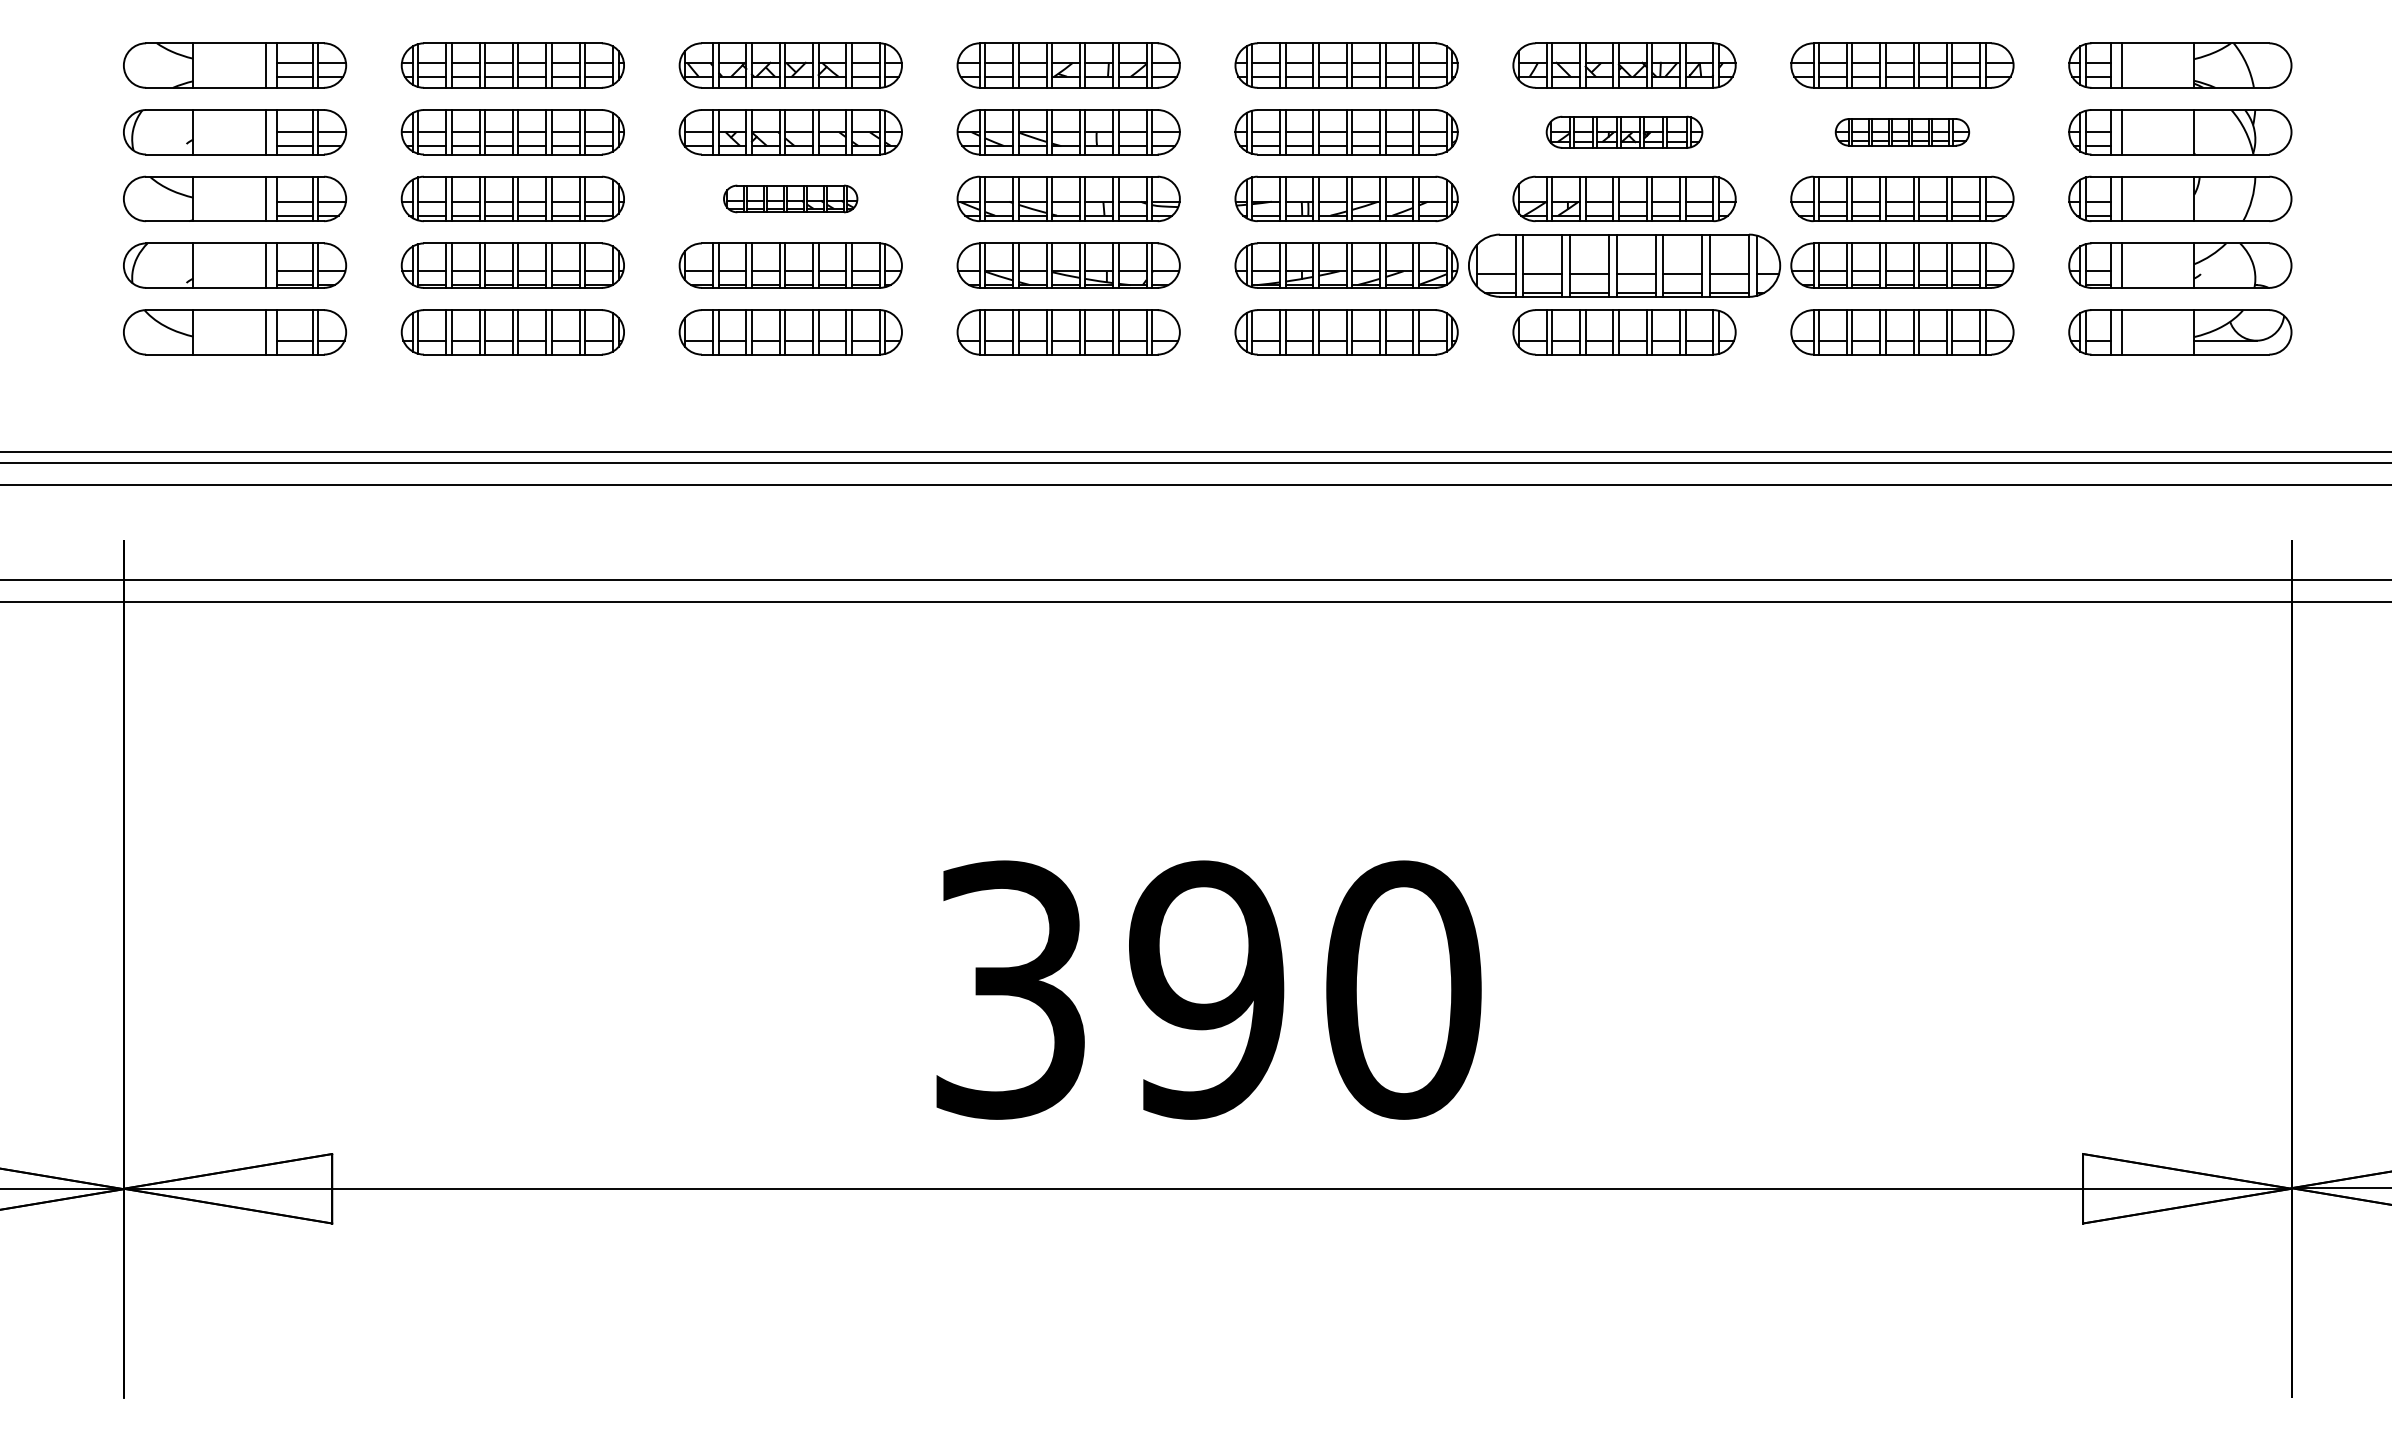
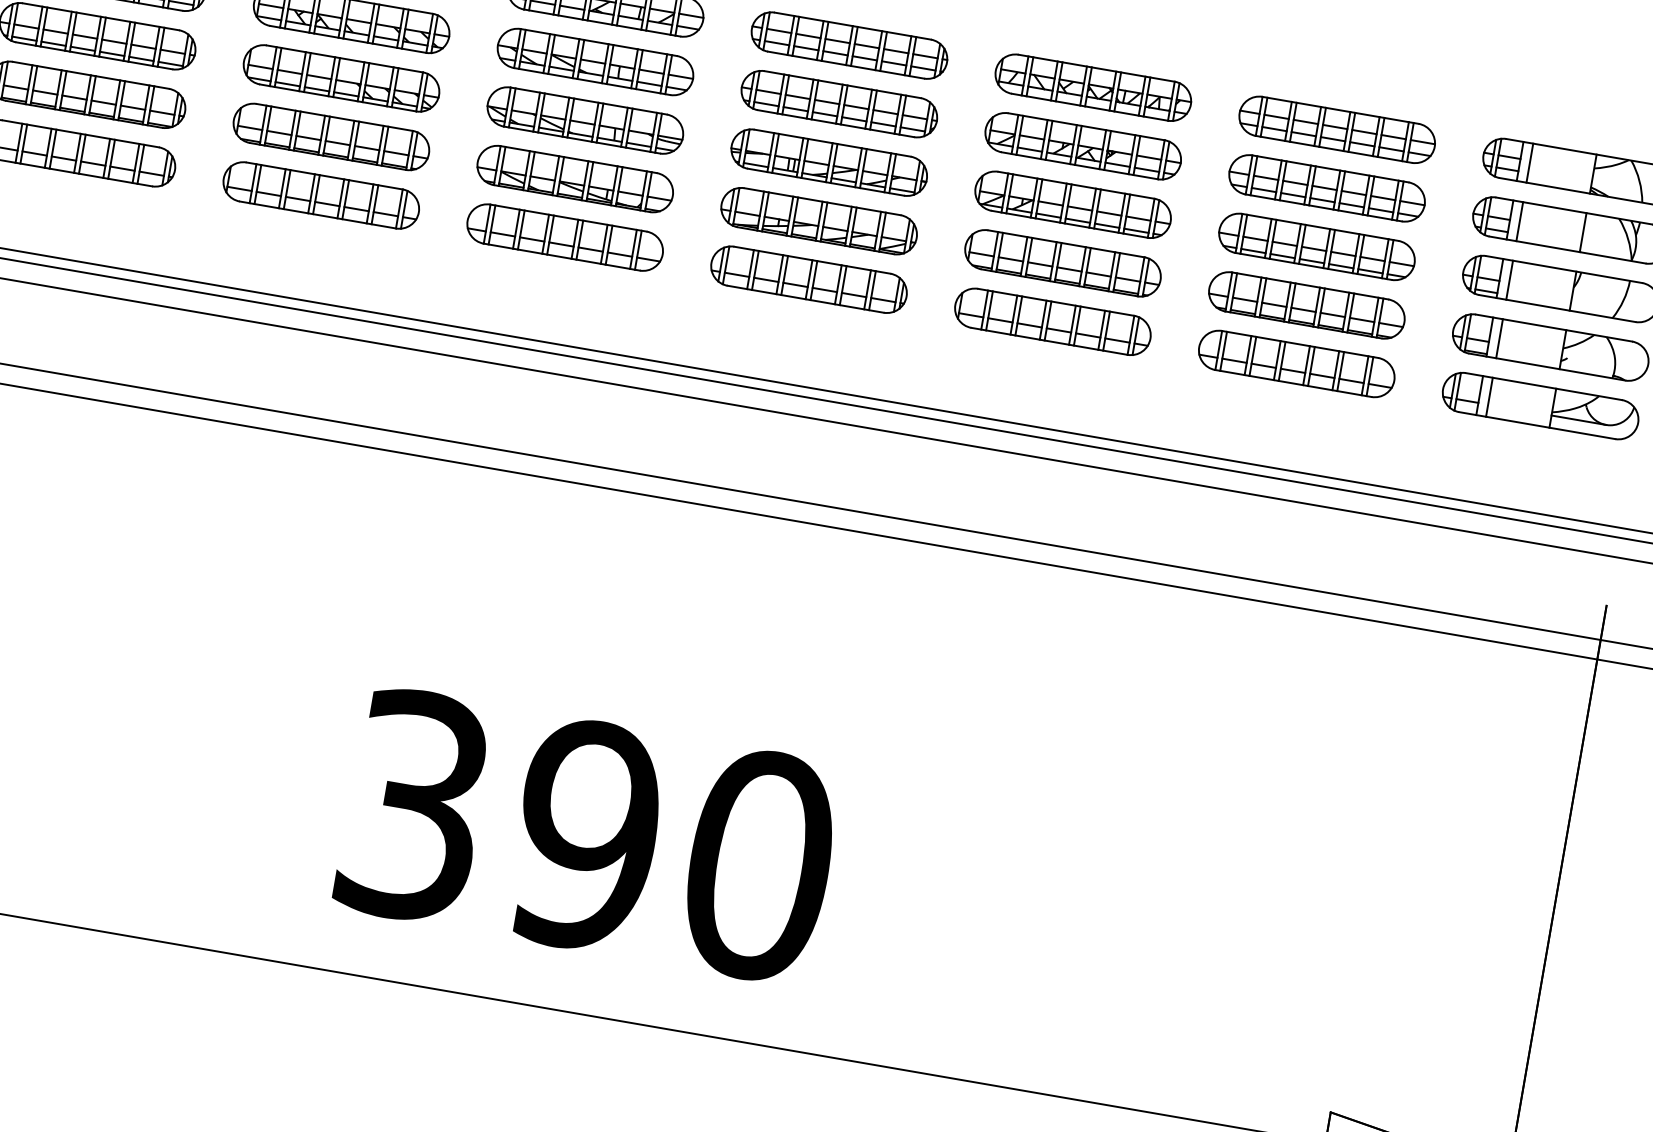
part: (1624, 132) -> (1083, 146), size x1.43
part: (1902, 132) -> (1327, 188), size x1.67
part: (790, 198) -> (341, 77), size x1.67
part: (1624, 265) -> (1063, 263), size x0.71

